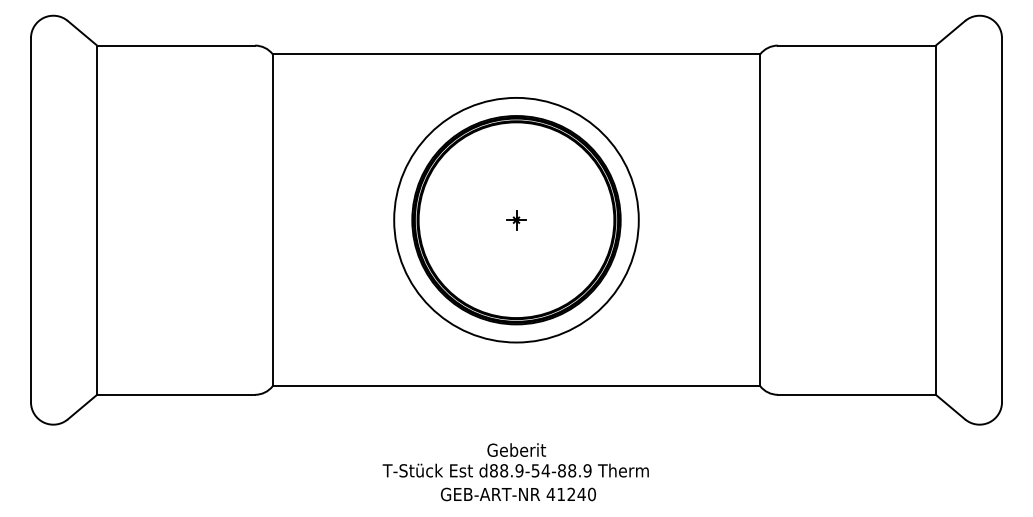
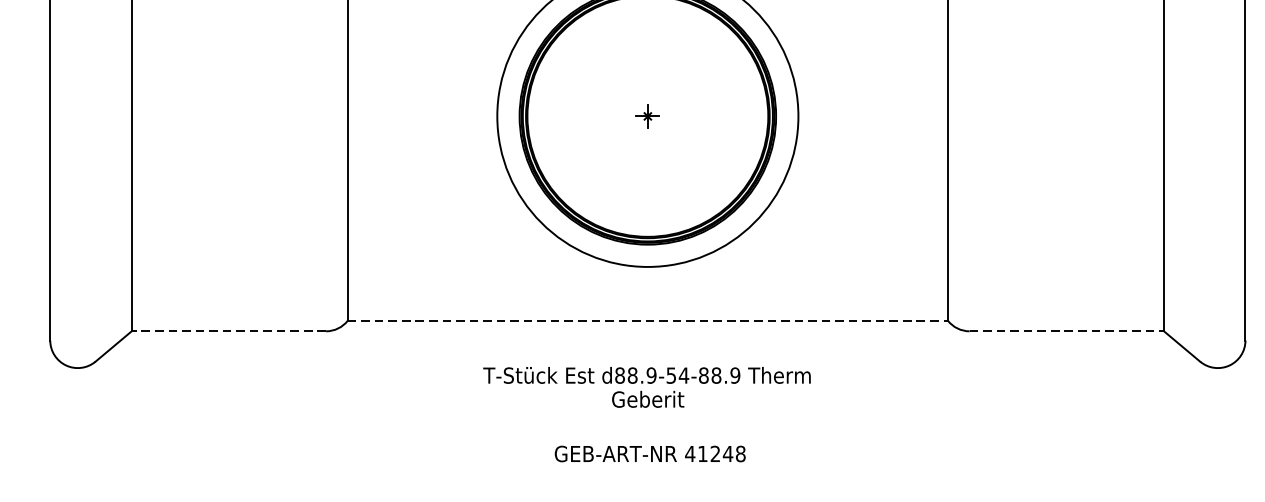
line: (516, 386) -> (647, 321), solid -> dashed
line: (176, 394) -> (229, 330), solid -> dashed
line: (856, 394) -> (1066, 330), solid -> dashed
text: (515, 470) -> (646, 375), moved
text: (591, 494) -> (740, 454), 41240 -> 41248

